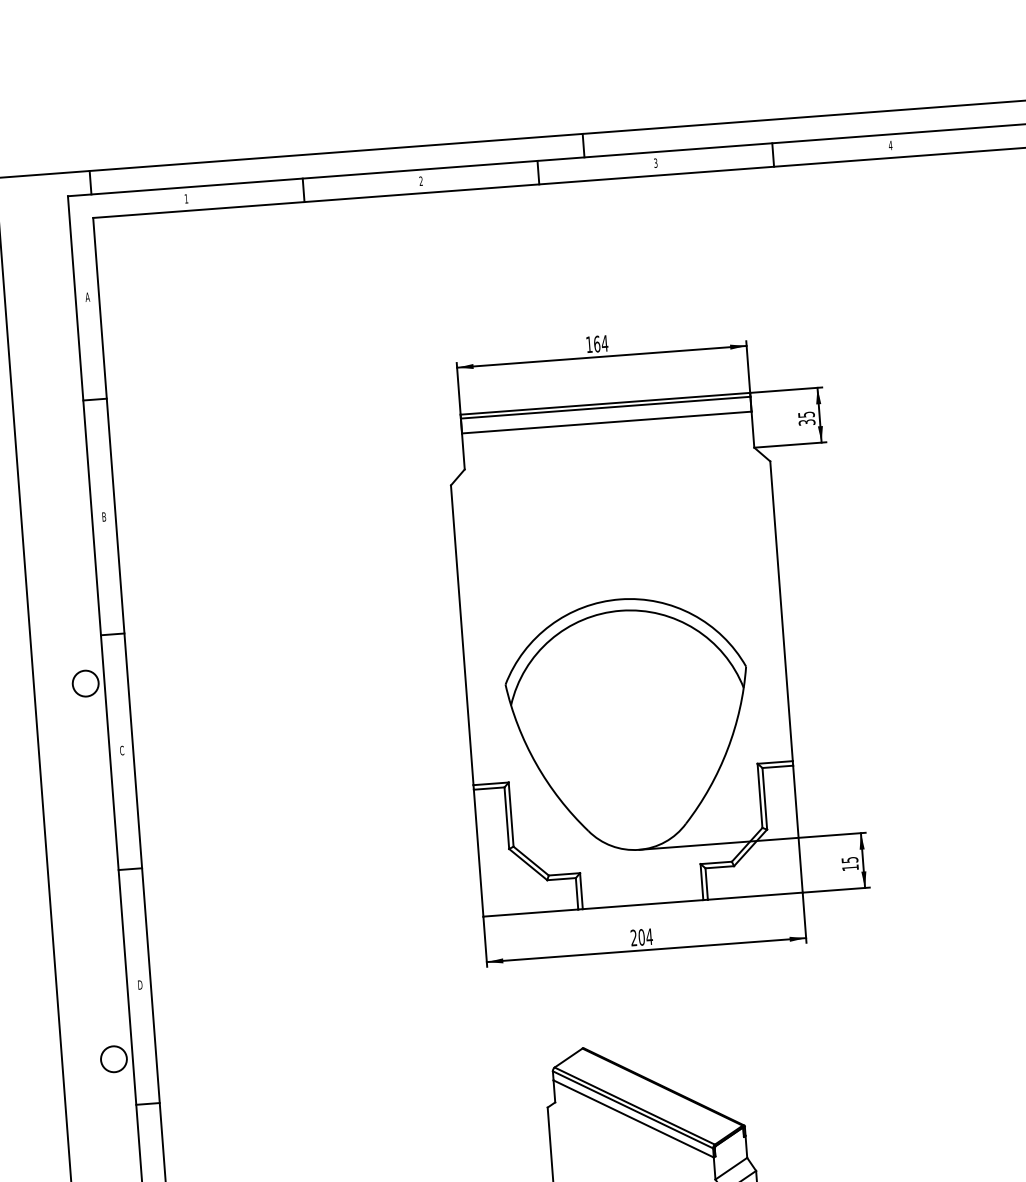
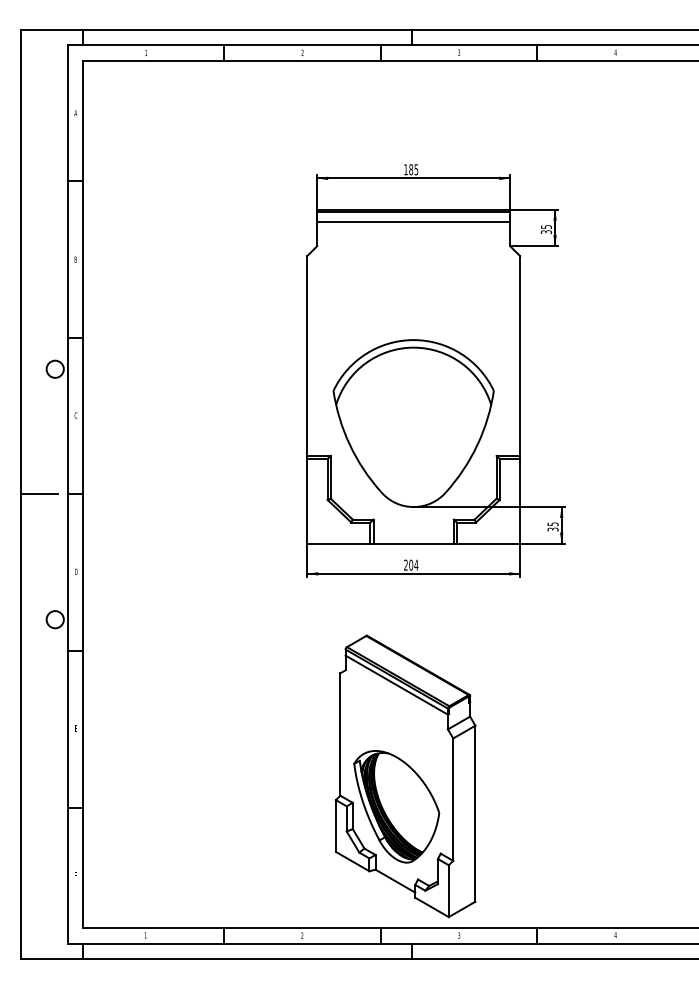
text: (600, 343) -> (413, 169), 164 -> 185
text: (849, 867) -> (552, 529), 15 -> 35
line: (76, 873) -> (39, 494), added

